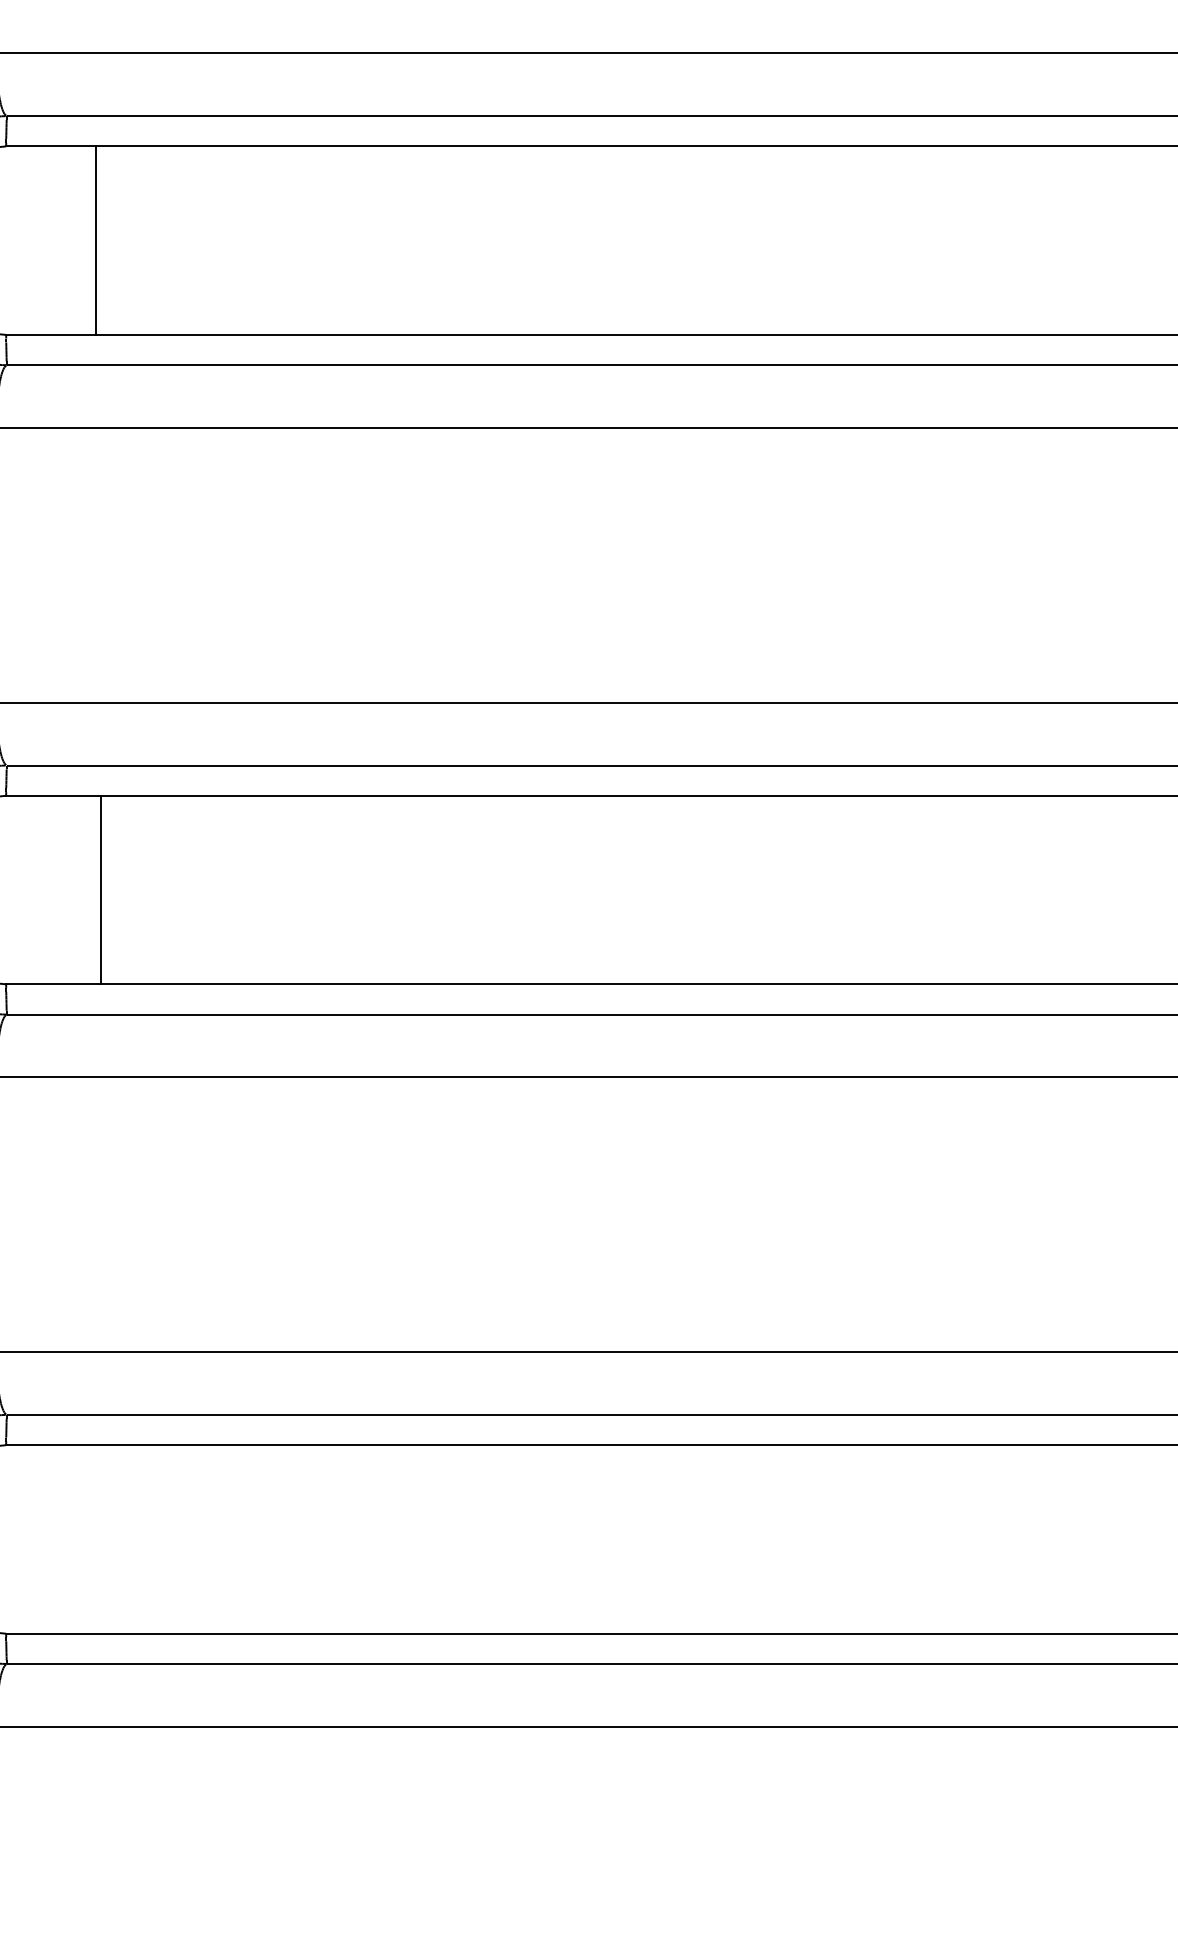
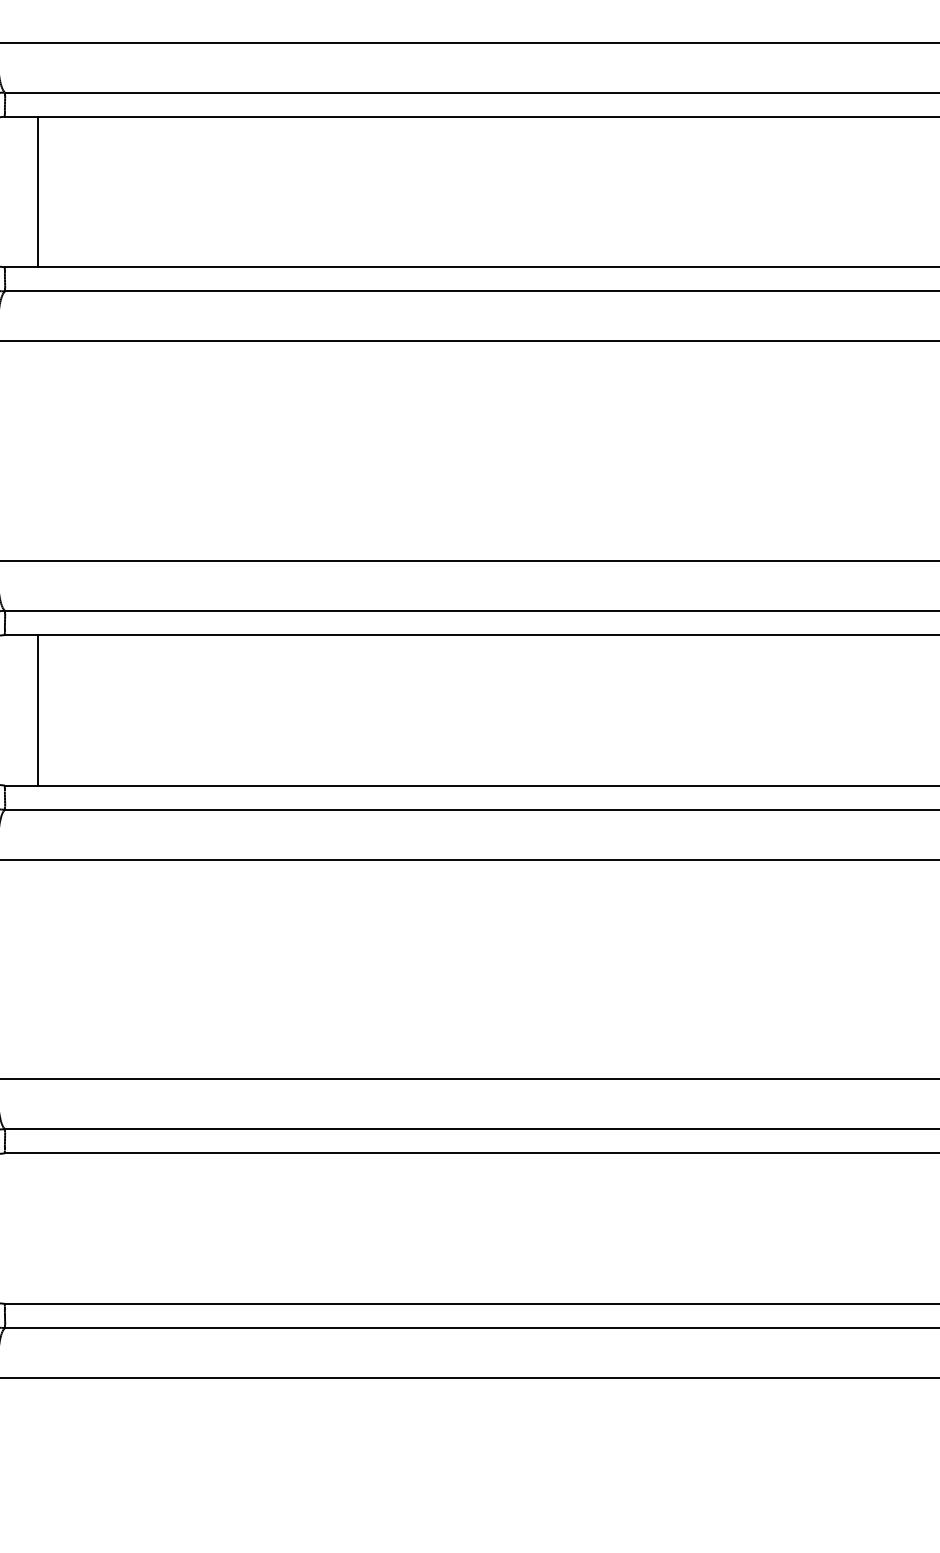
line: (95, 240) -> (38, 191), moved
line: (100, 890) -> (38, 710), moved

